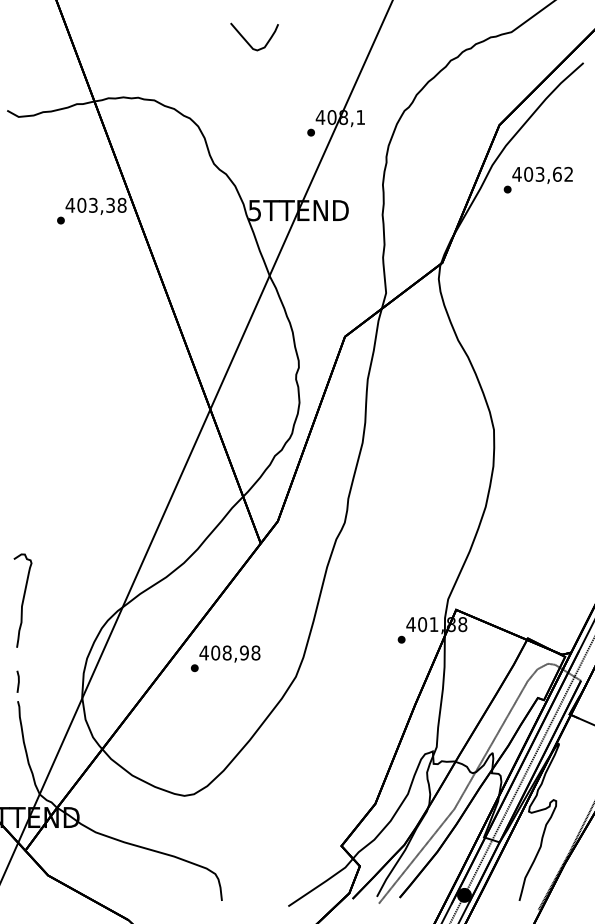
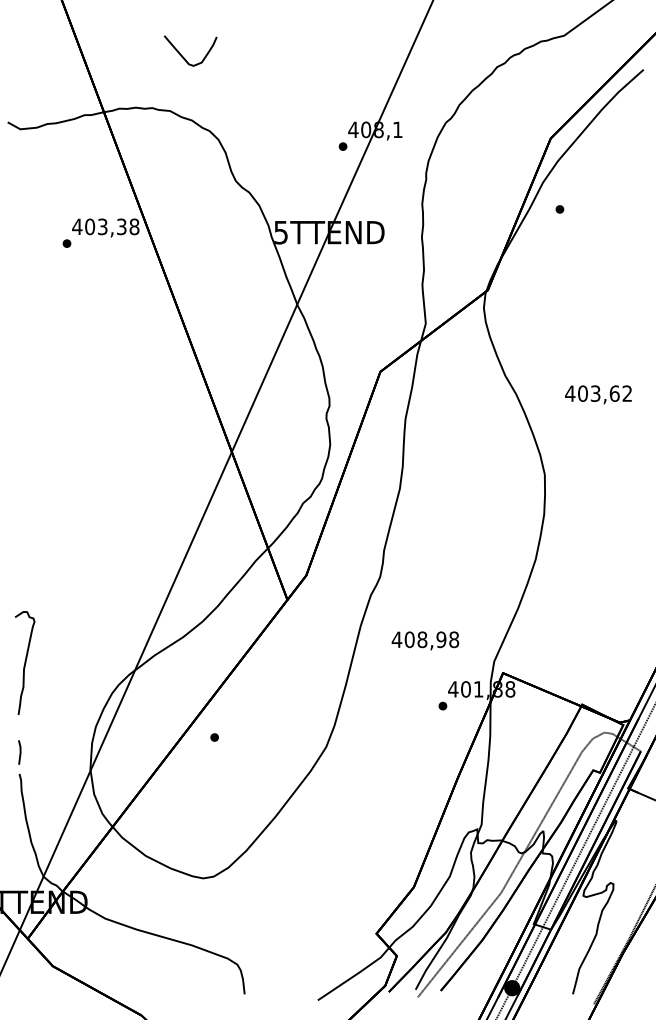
part: (248, 41) -> (183, 56), moved
text: (542, 175) -> (598, 394), moved
text: (229, 653) -> (425, 640), moved

